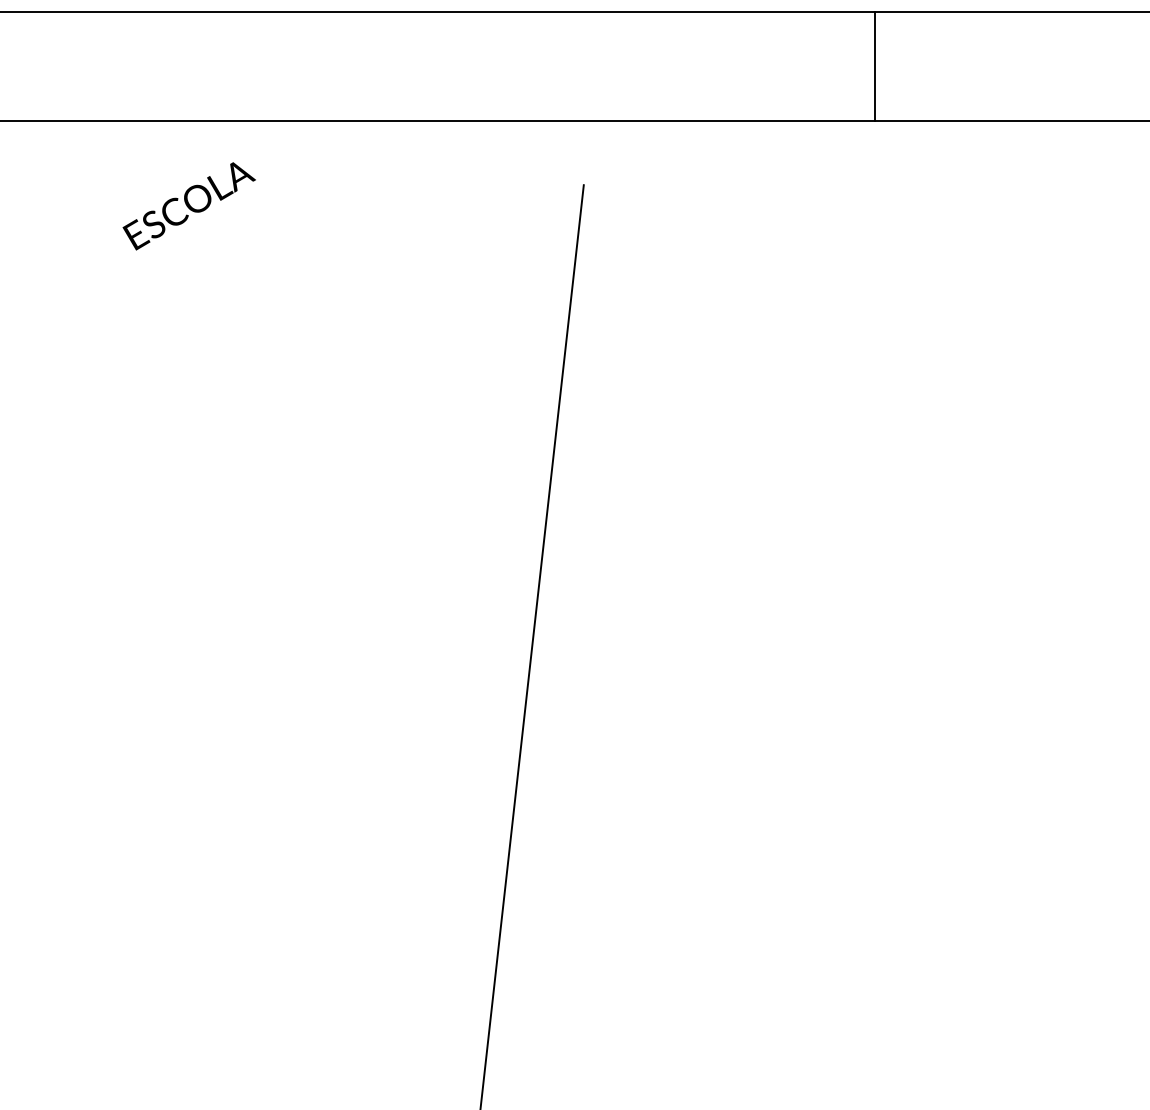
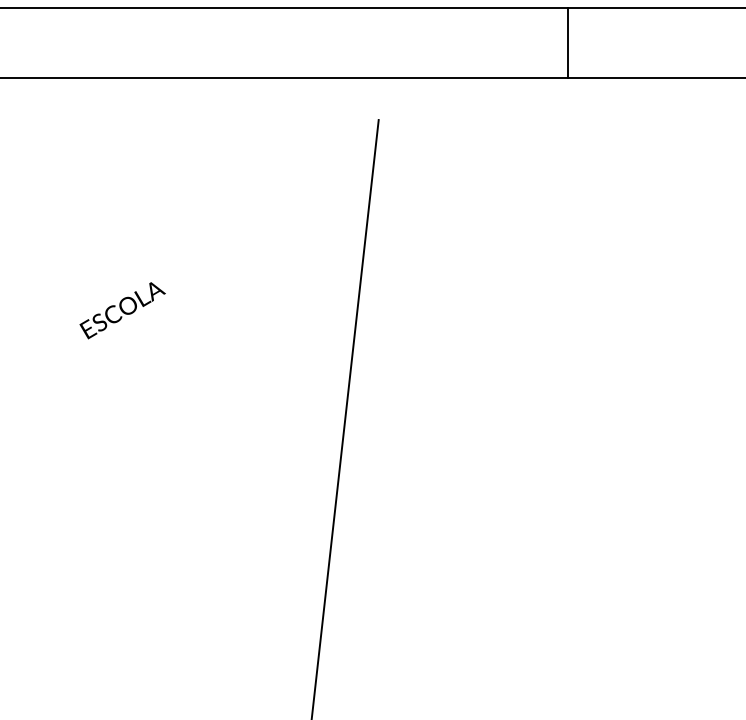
text: (188, 205) -> (122, 310), moved

